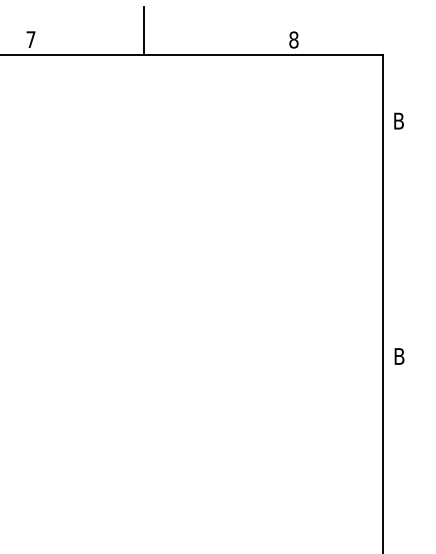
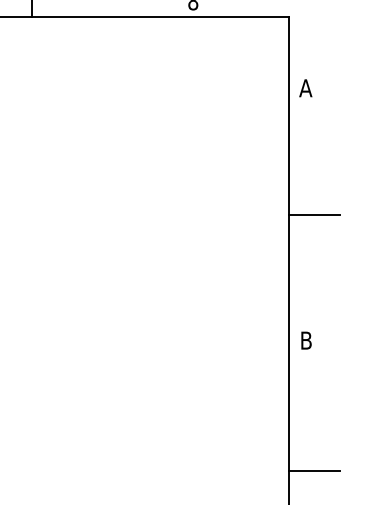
text: (398, 120) -> (305, 87), B -> A
line: (406, 239) -> (313, 215), added
line: (406, 478) -> (313, 471), added

